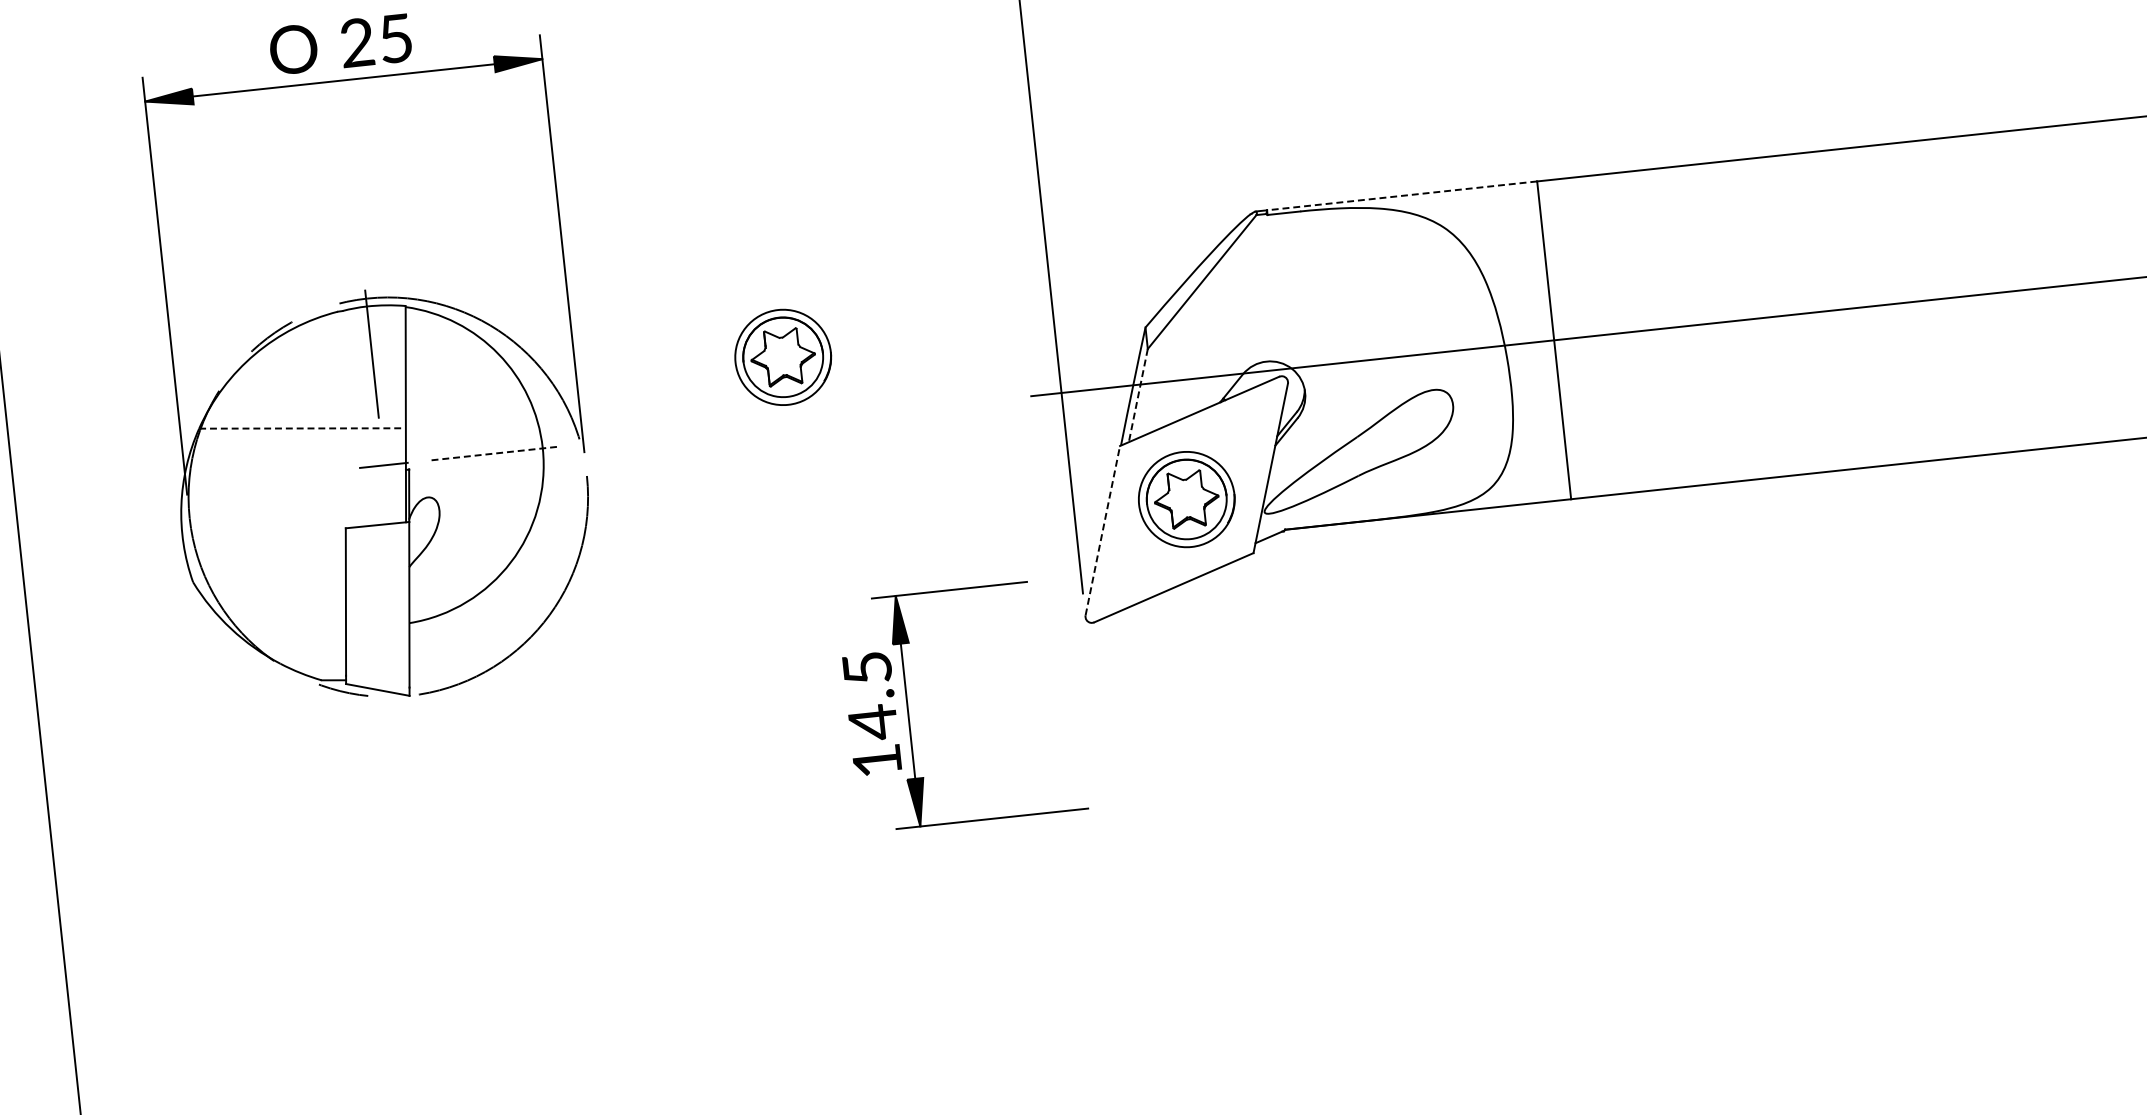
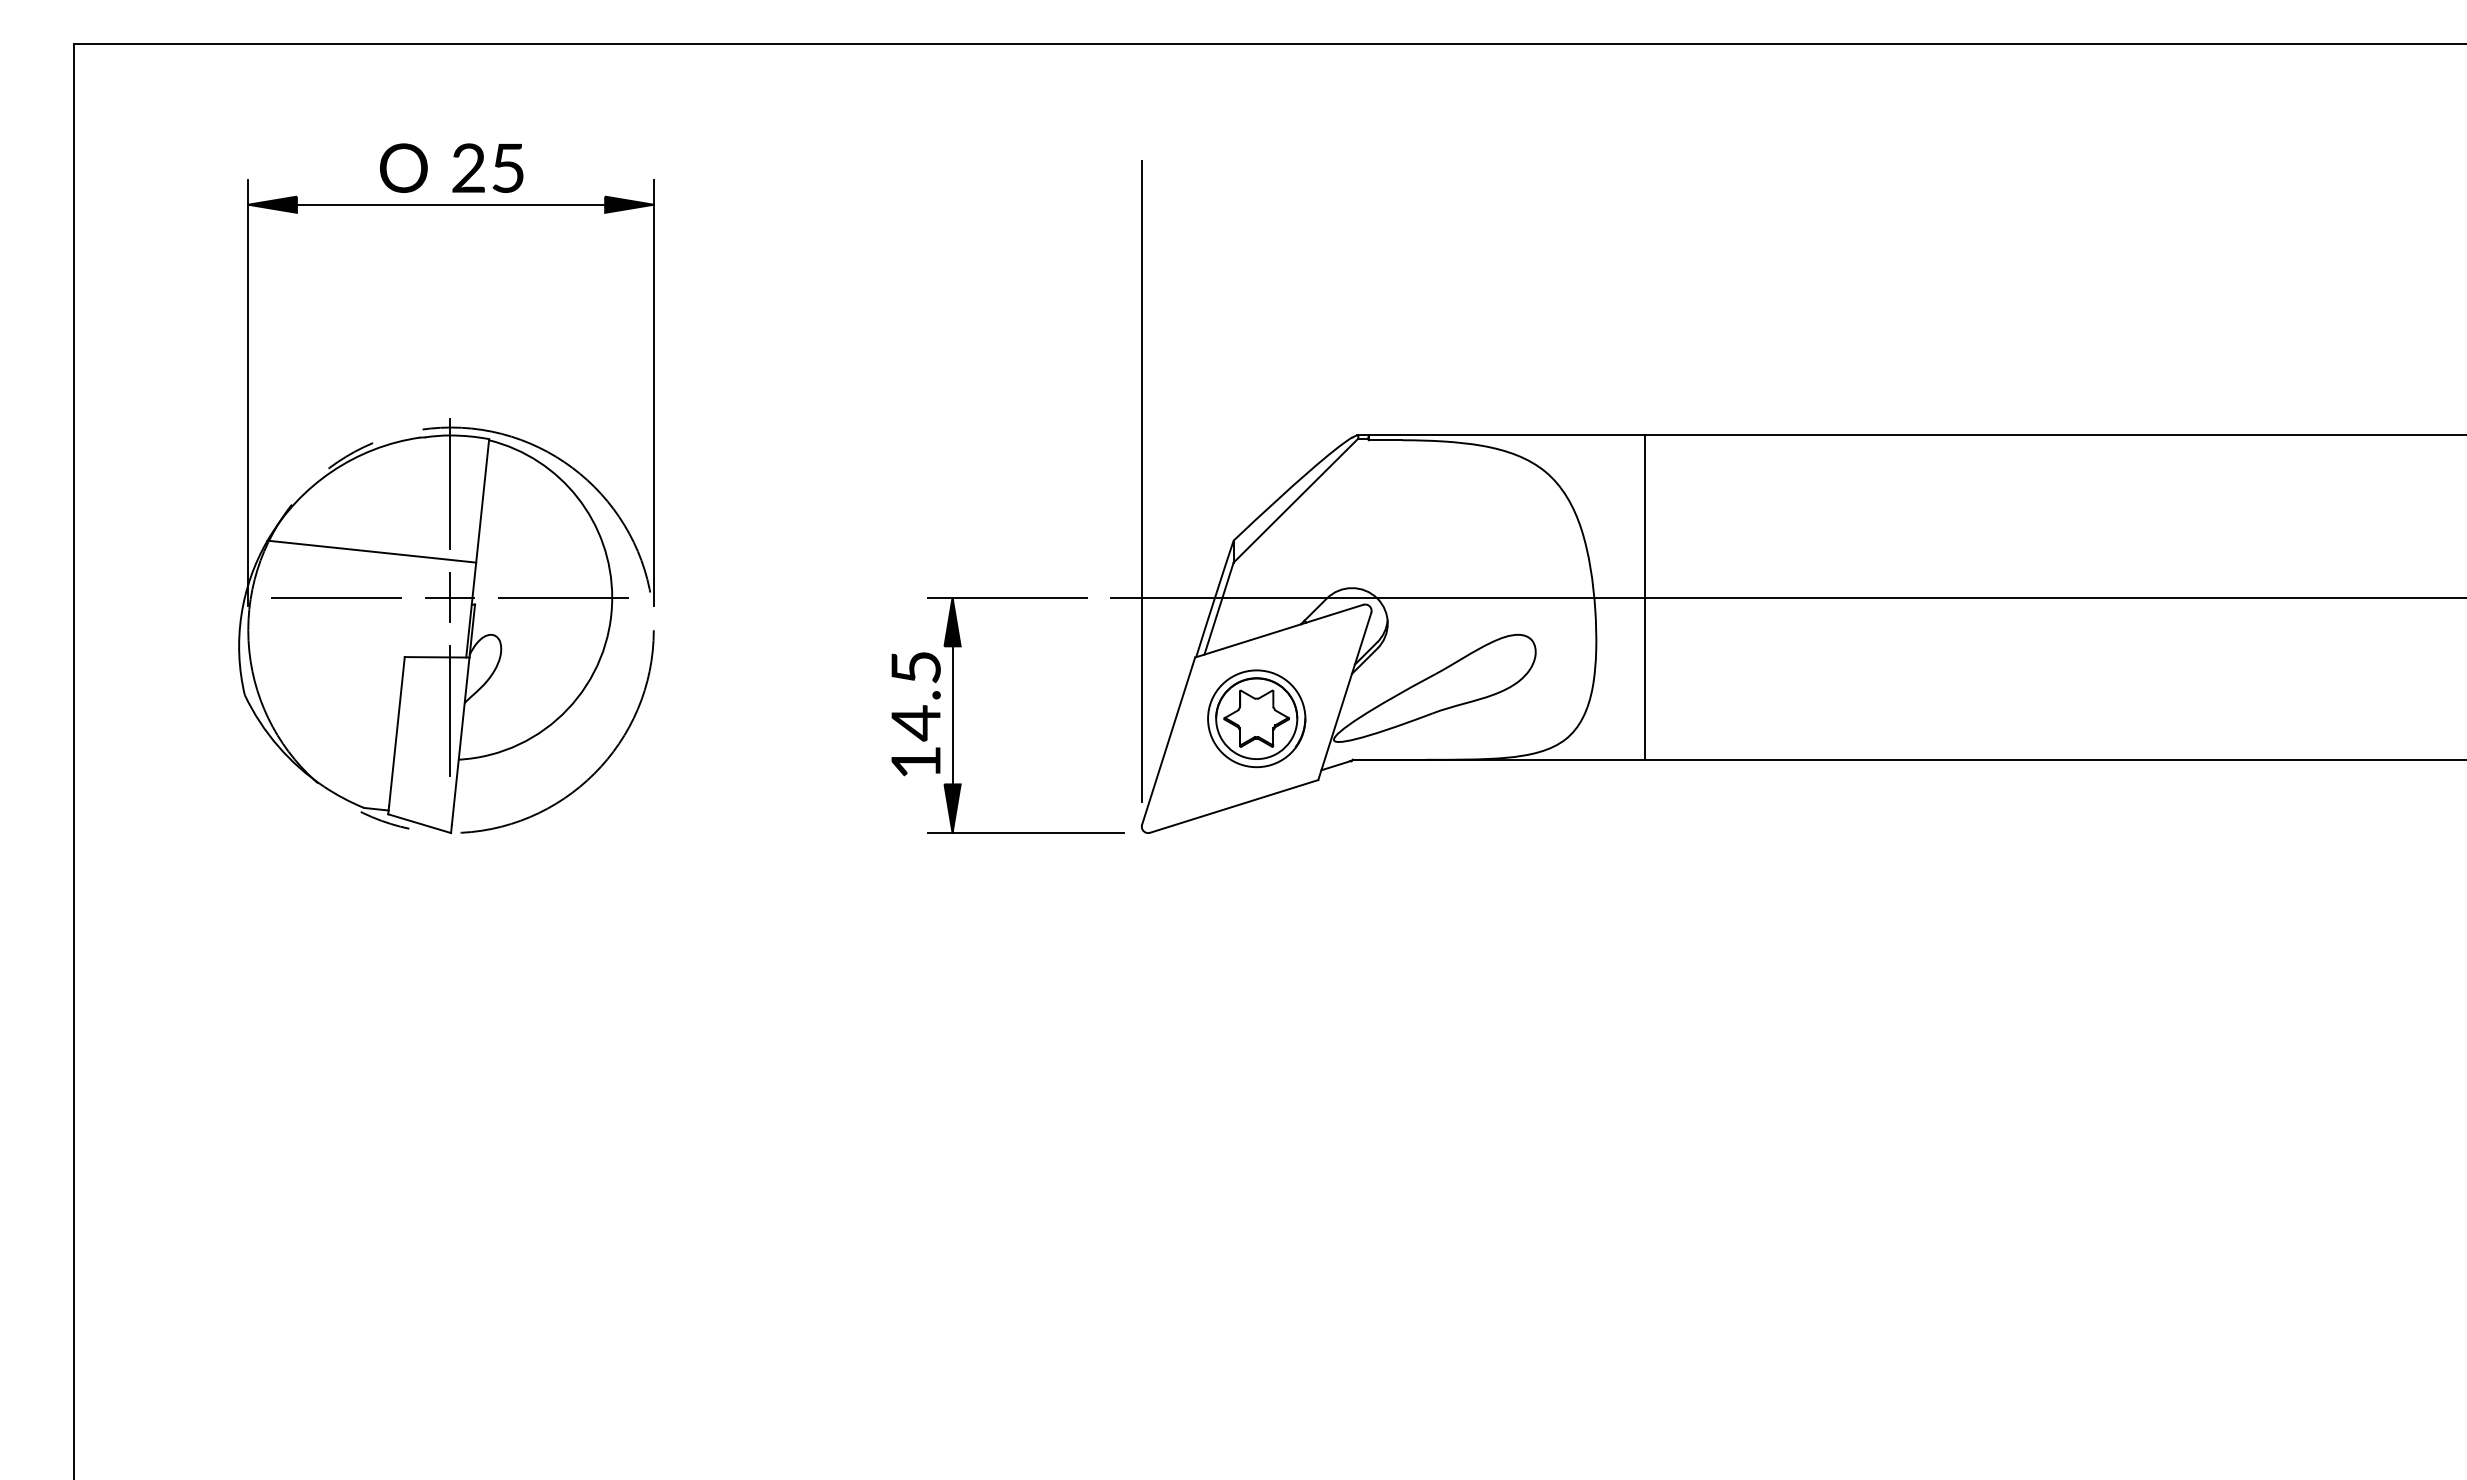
line: (1401, 195) -> (1506, 435), dashed -> solid
part: (782, 357) -> (864, 531), removed
line: (1137, 396) -> (1218, 609), dashed -> solid
line: (302, 428) -> (371, 551), dashed -> solid
line: (495, 453) -> (563, 597), dashed -> solid
line: (384, 465) -> (450, 597), added
line: (272, 477) -> (336, 597), added
line: (1102, 531) -> (1168, 741), dashed -> solid
line: (396, 576) -> (450, 711), added
part: (908, 711) -> (953, 715), moved

